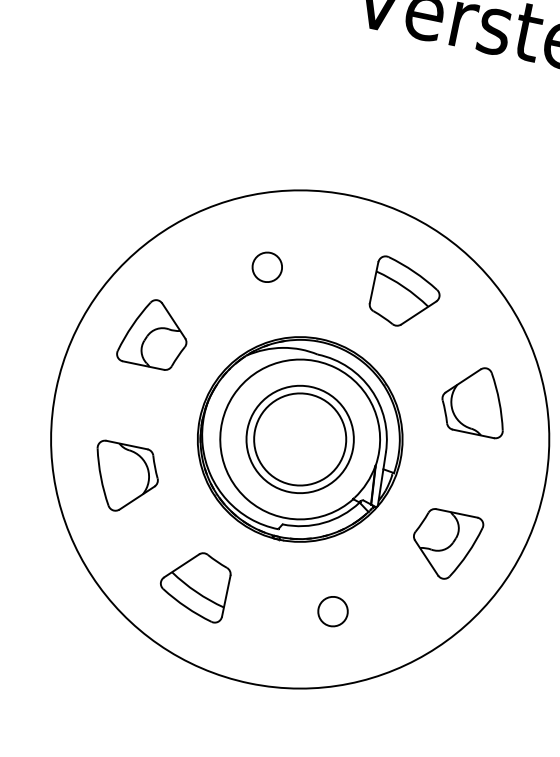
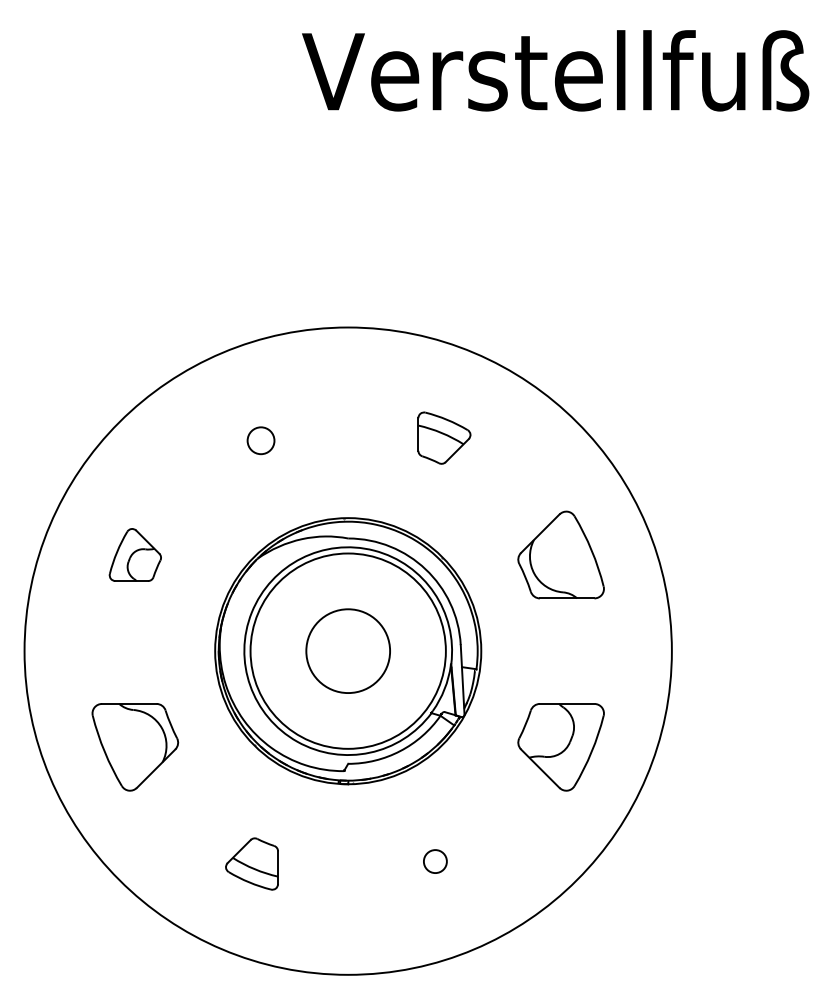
circle: (266, 267) -> (260, 440), size x0.7
part: (406, 293) -> (444, 437), size x0.6
part: (154, 333) -> (135, 554), size x0.6
circle: (300, 439) -> (348, 650), size x1.4
circle: (300, 439) -> (348, 651), size x0.7
part: (194, 584) -> (251, 863), size x0.6
circle: (333, 611) -> (435, 861), size x0.6

